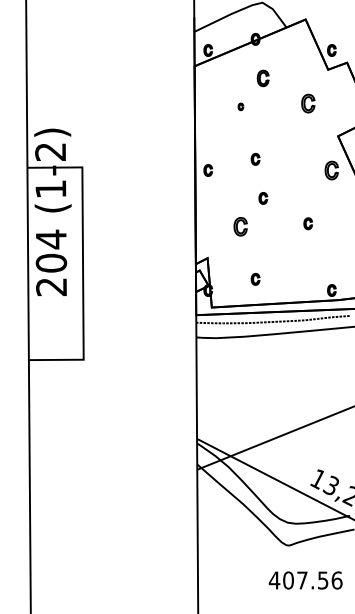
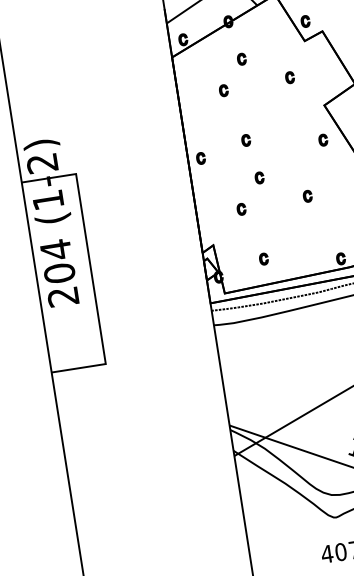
part: (263, 78) -> (242, 59), size x0.71
part: (307, 103) -> (289, 77), size x0.62
part: (240, 106) -> (223, 90), size x1.67
part: (331, 170) -> (322, 140), size x0.62
part: (240, 226) -> (241, 209), size x0.62

